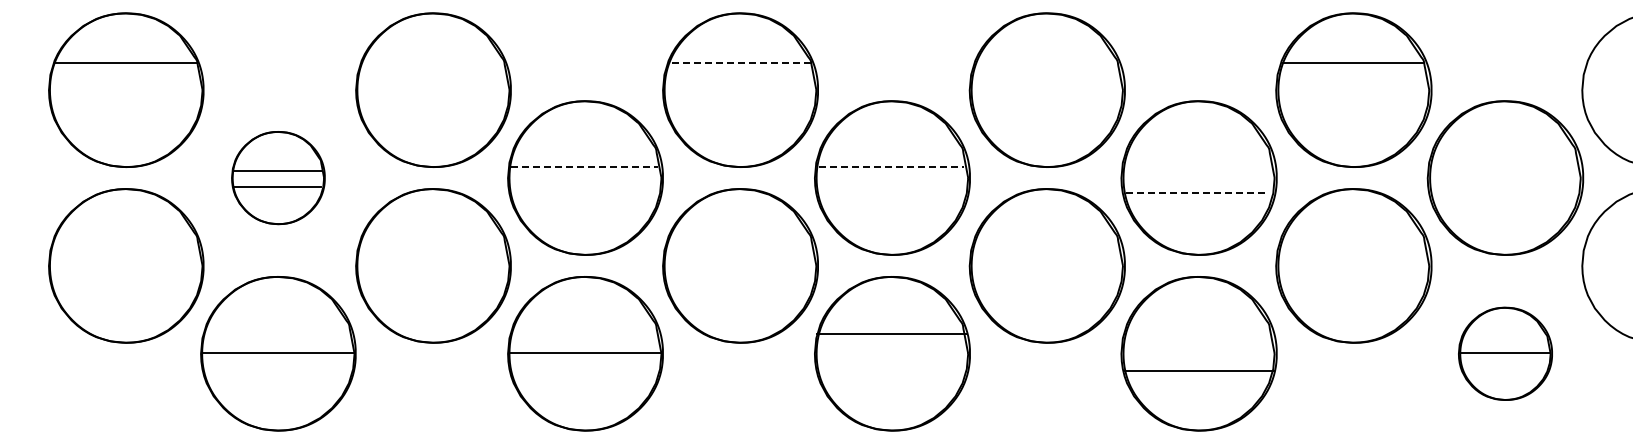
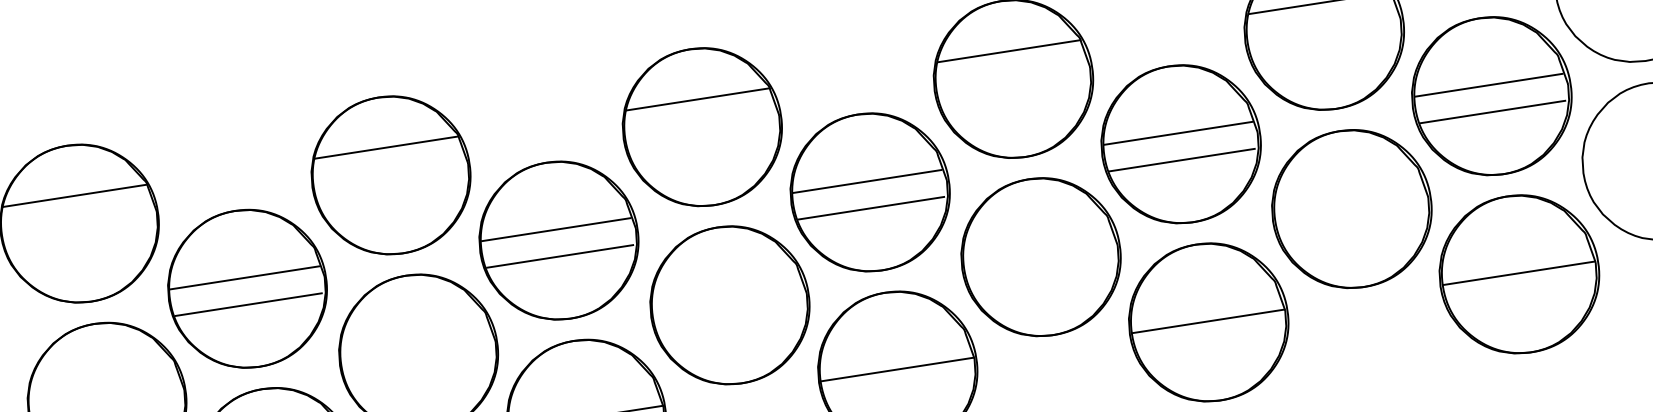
line: (433, 62) -> (386, 147), added
line: (740, 62) -> (697, 99), dashed -> solid
line: (1046, 62) -> (1008, 51), added
line: (585, 167) -> (557, 229), dashed -> solid
line: (891, 167) -> (867, 181), dashed -> solid
line: (1197, 167) -> (1177, 133), added
line: (1504, 167) -> (1489, 85), added
part: (278, 177) -> (247, 288), size x1.67
line: (584, 193) -> (560, 256), added
line: (891, 193) -> (871, 208), added
line: (1198, 193) -> (1182, 160), dashed -> solid
line: (1503, 193) -> (1492, 112), added
line: (891, 333) -> (896, 369), moved
part: (1505, 353) -> (1519, 274), size x1.67
line: (1198, 370) -> (1207, 321), moved

